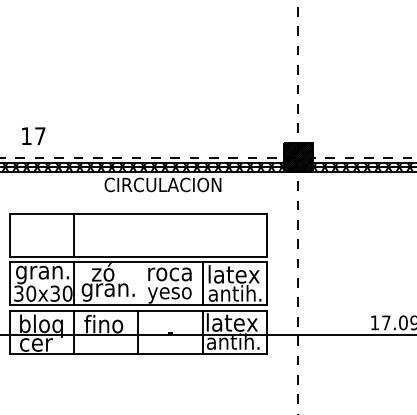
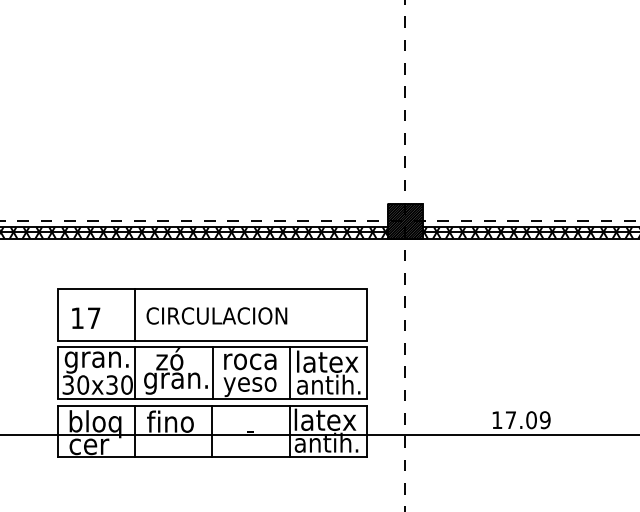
text: (34, 135) -> (86, 317), moved
text: (162, 184) -> (216, 315), moved
line: (138, 283) -> (212, 372), added

